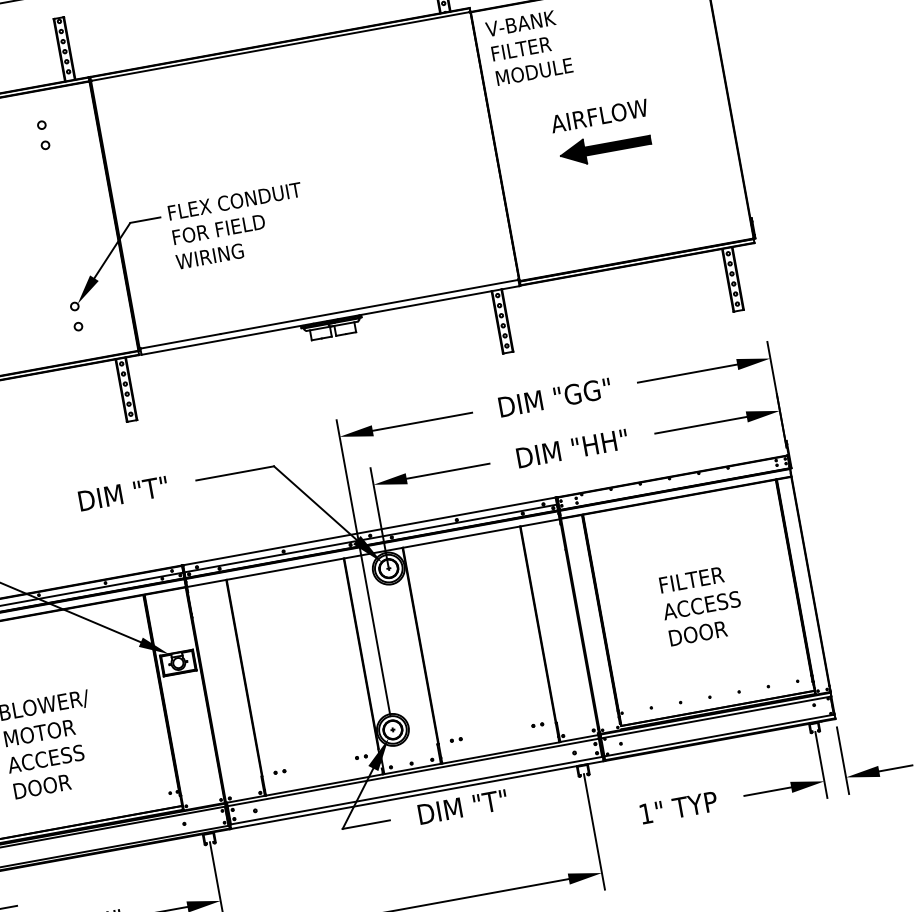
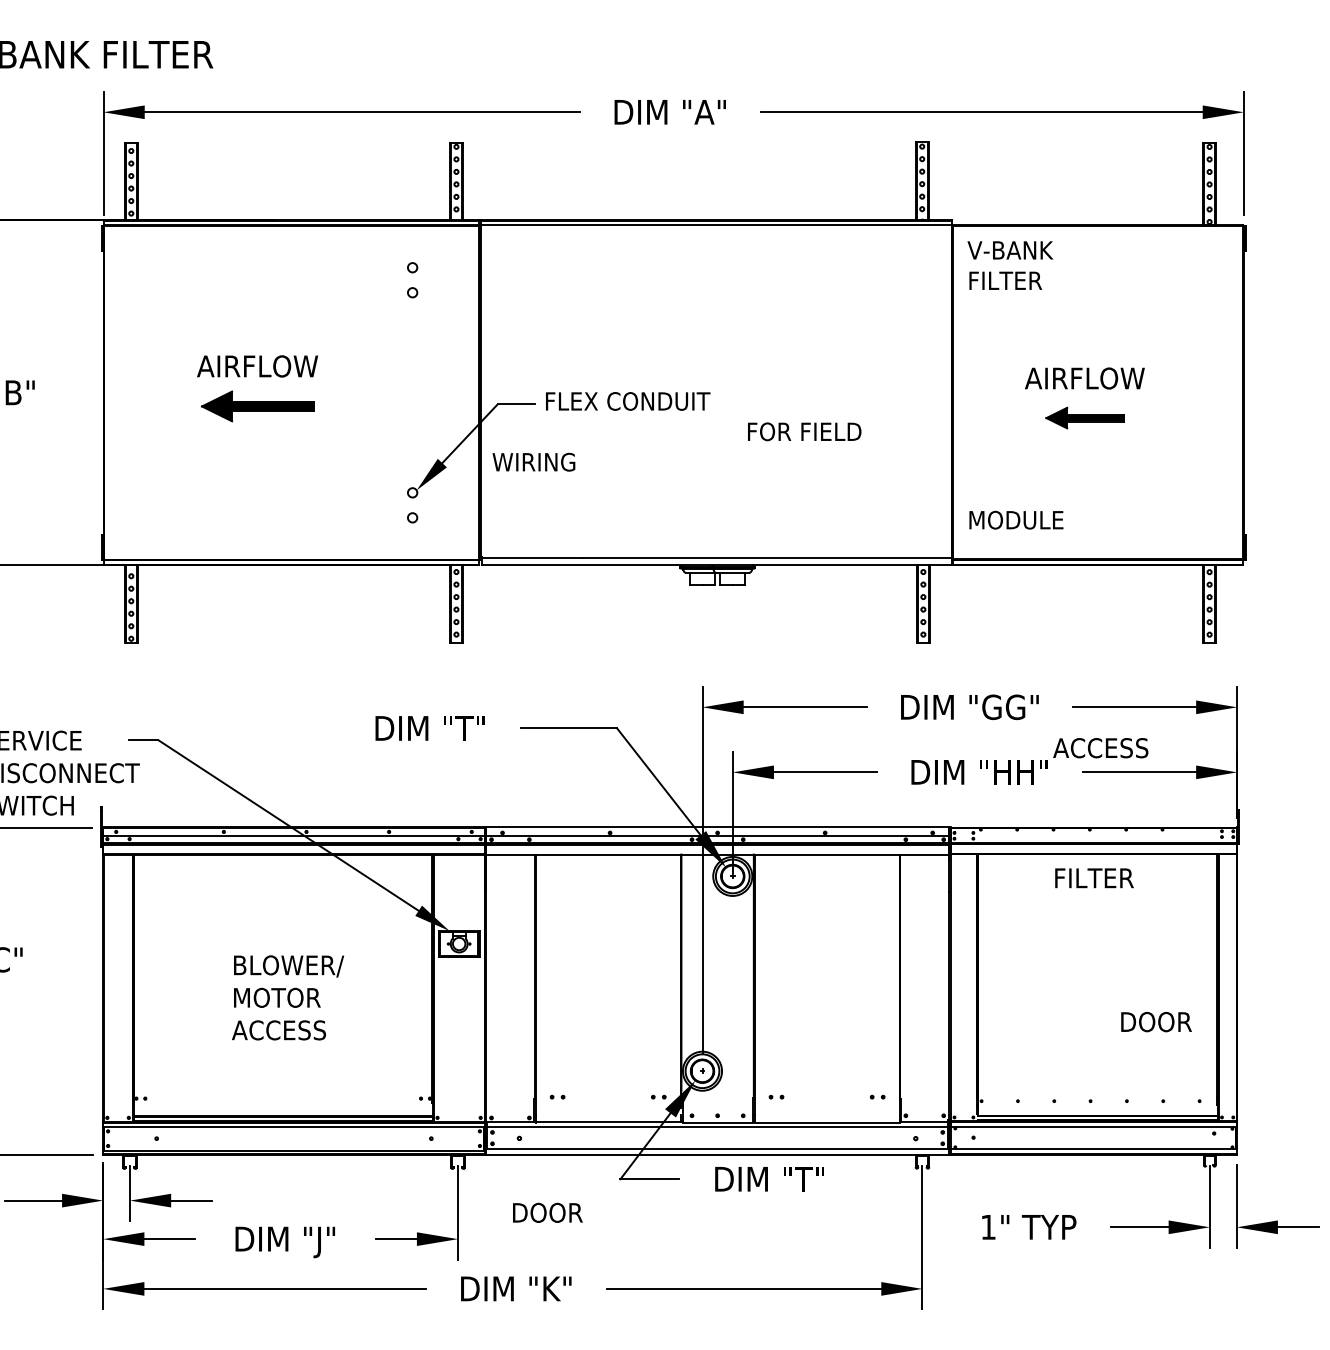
text: (534, 71) -> (1016, 519), moved
part: (604, 147) -> (1084, 417), size x0.7
text: (218, 229) -> (804, 431), moved
text: (209, 255) -> (533, 461), moved
text: (691, 580) -> (1094, 878), moved
text: (701, 605) -> (1100, 748), moved
text: (698, 633) -> (1156, 1022), moved
text: (42, 786) -> (547, 1212), moved

